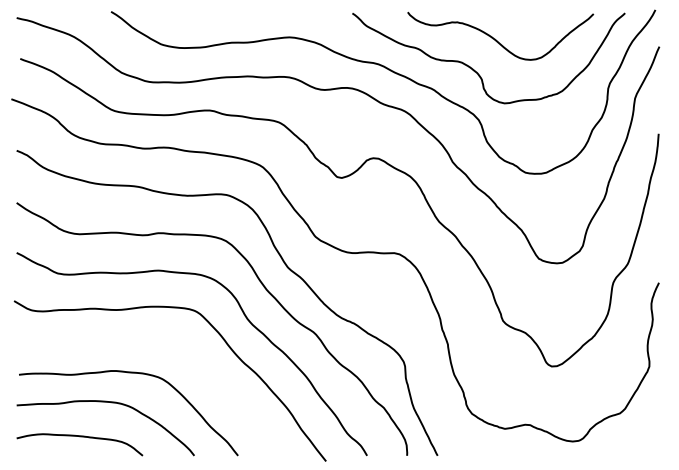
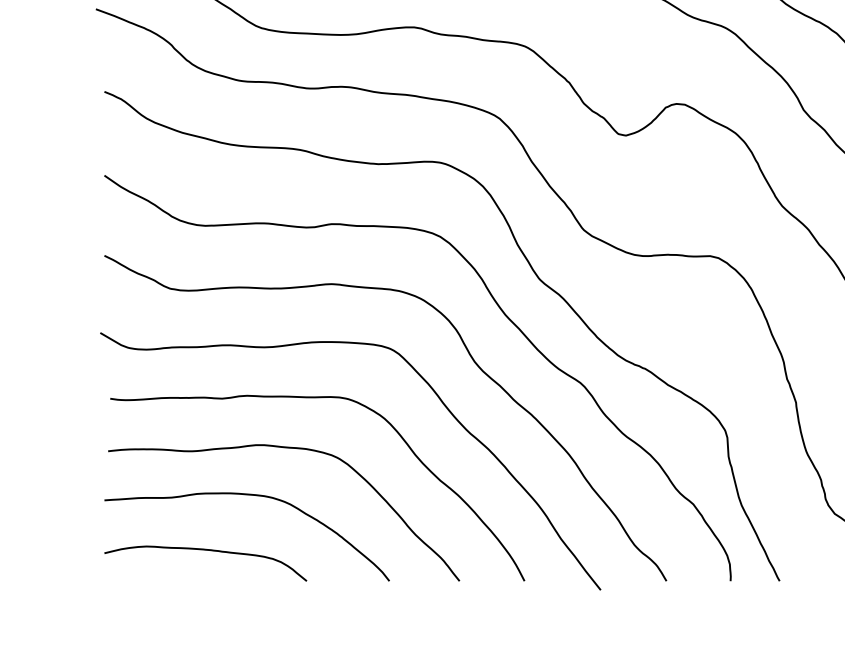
curve: (149, 342) -> (317, 399), added

